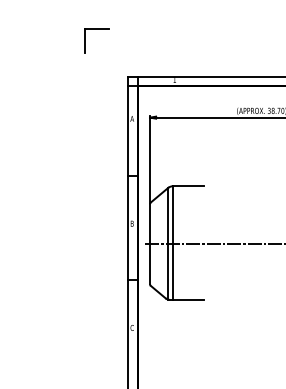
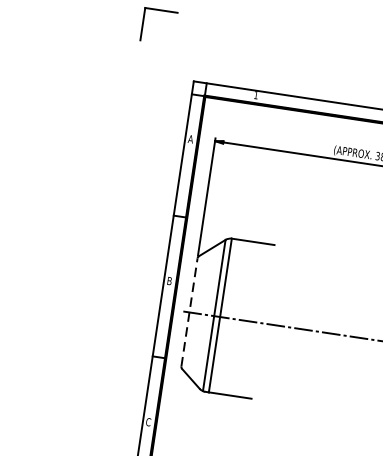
line: (150, 244) -> (190, 312), solid -> dashed

